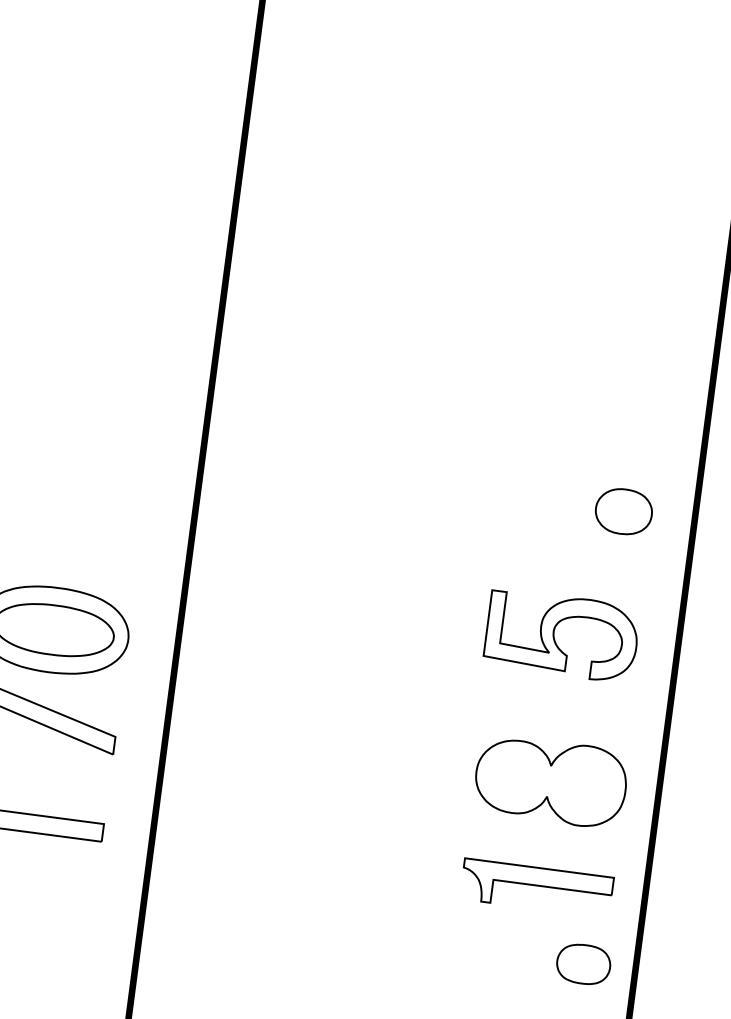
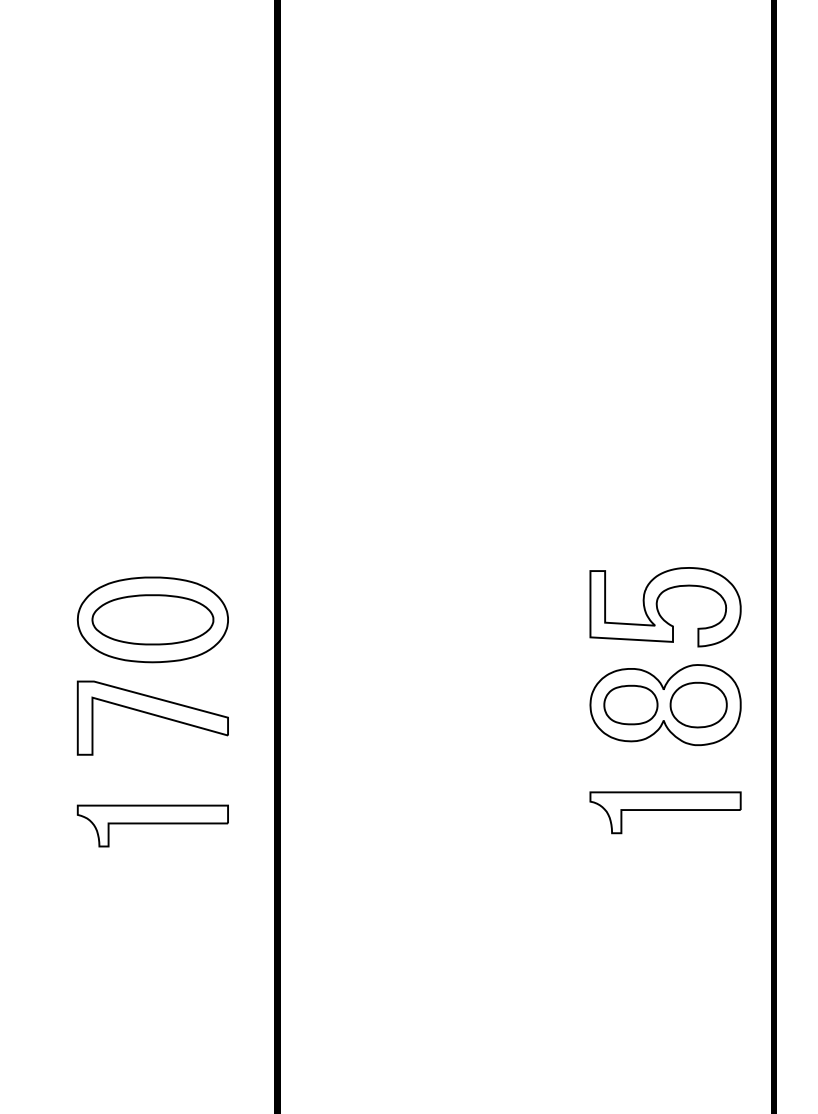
part: (623, 511) -> (698, 704), moved
part: (554, 636) -> (658, 608), moved
part: (583, 963) -> (630, 704), moved

